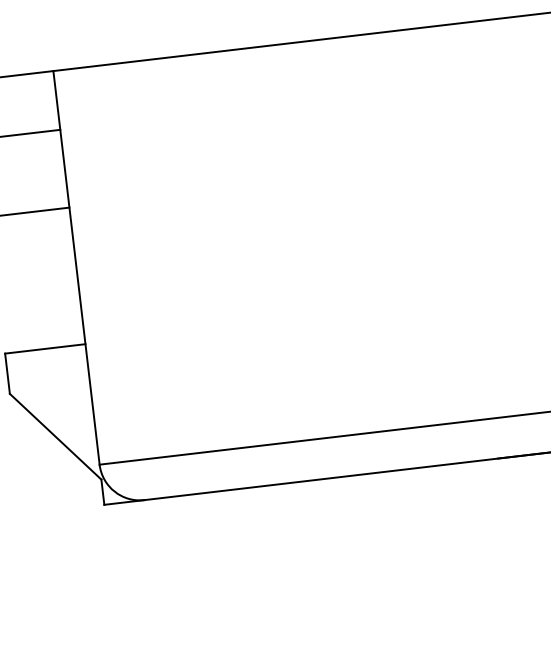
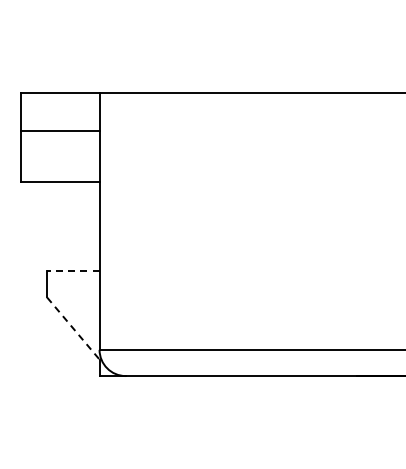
line: (44, 349) -> (72, 271), solid -> dashed
line: (55, 436) -> (73, 328), solid -> dashed

